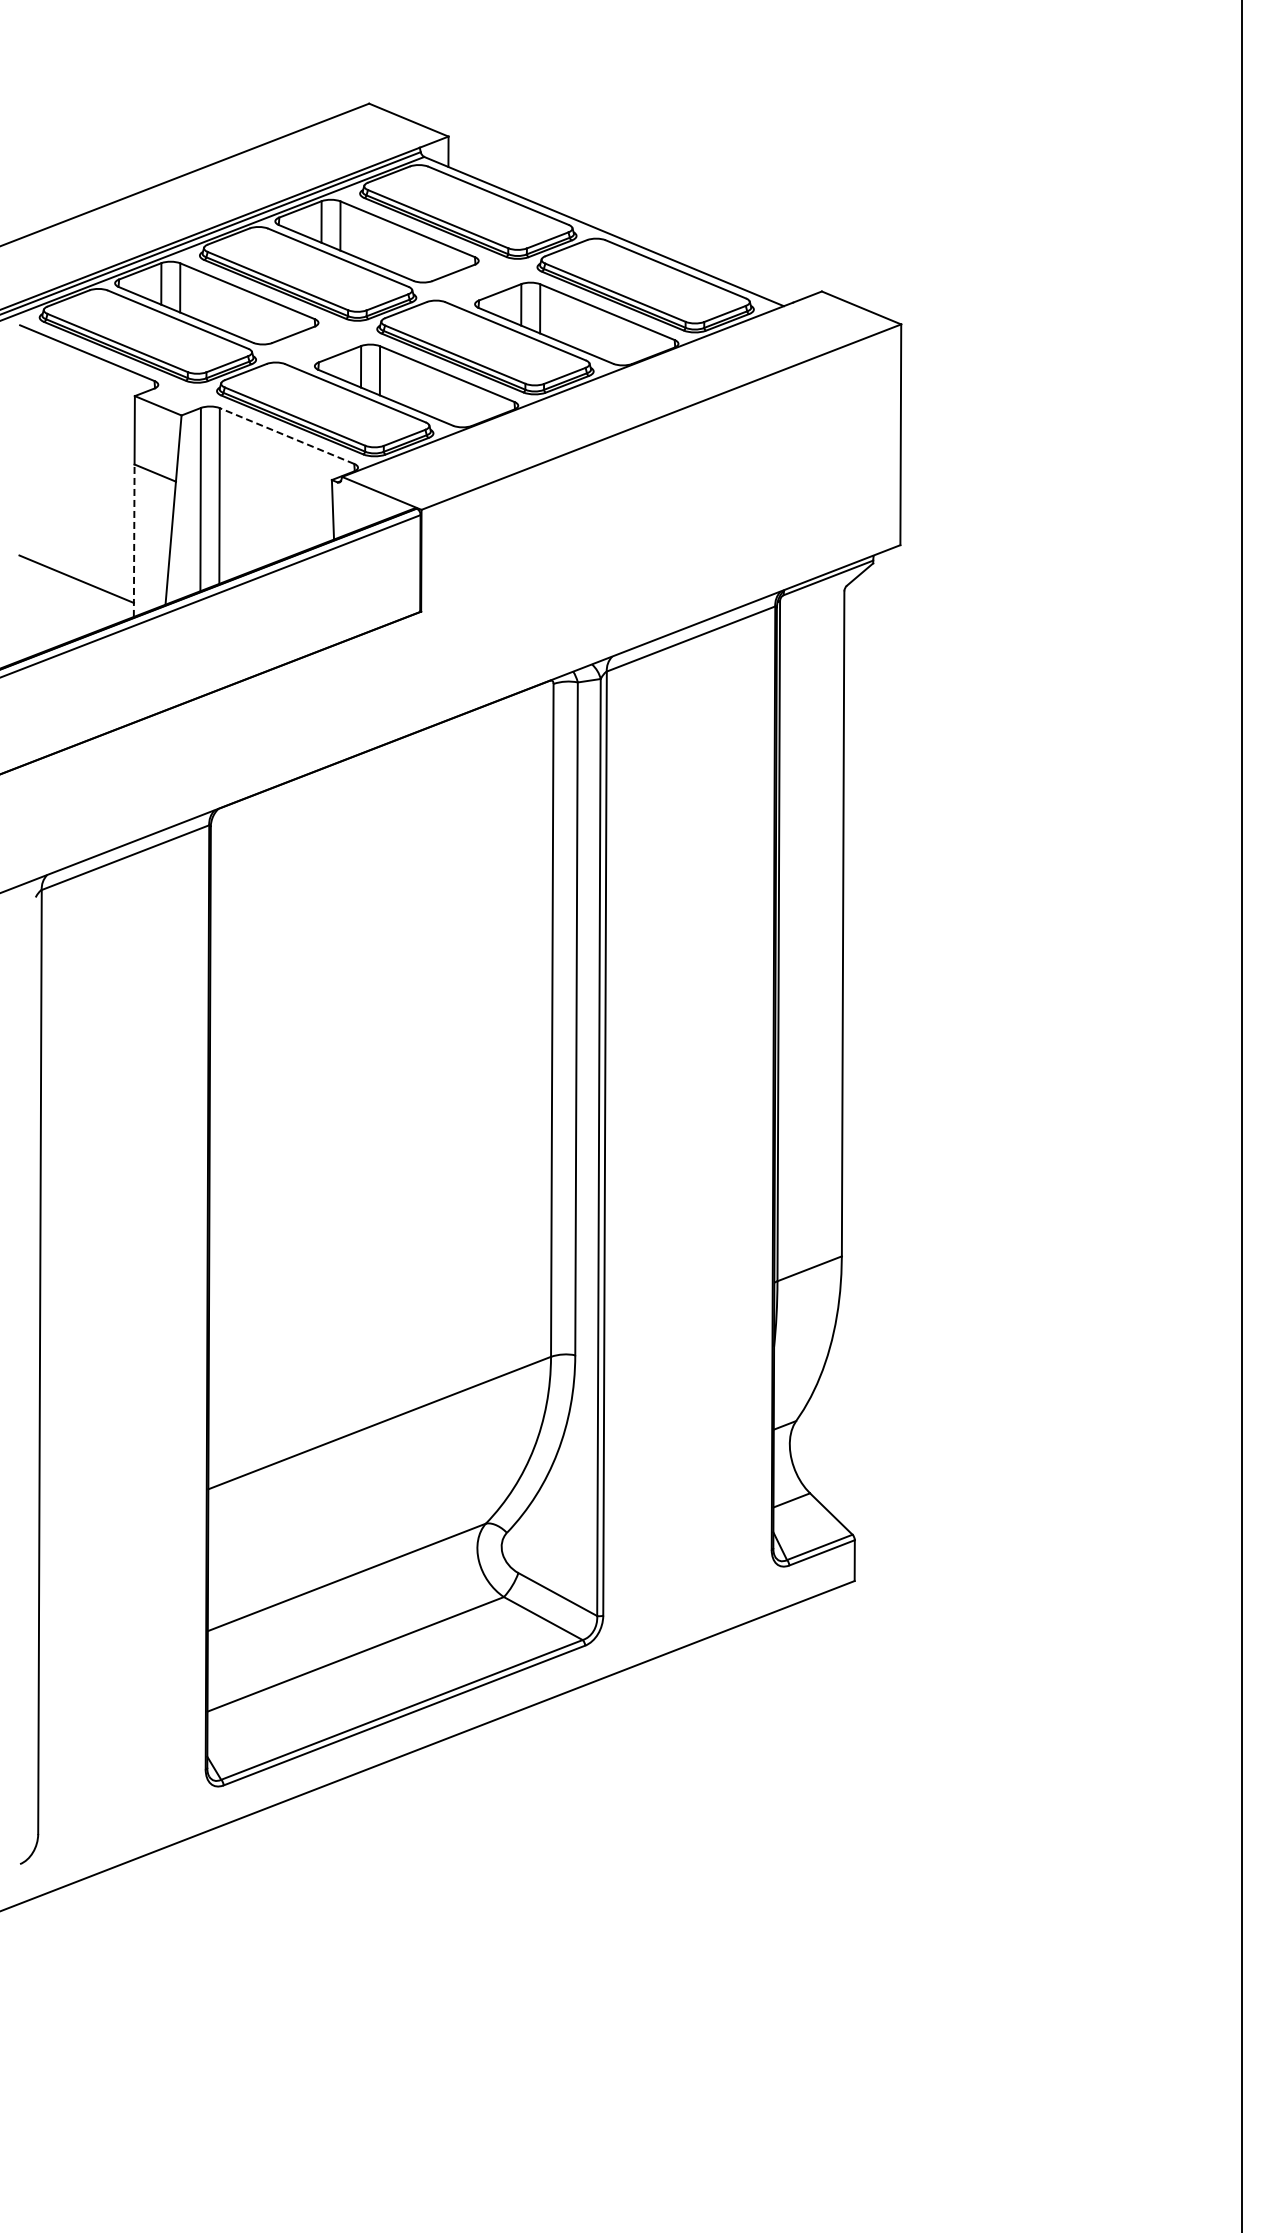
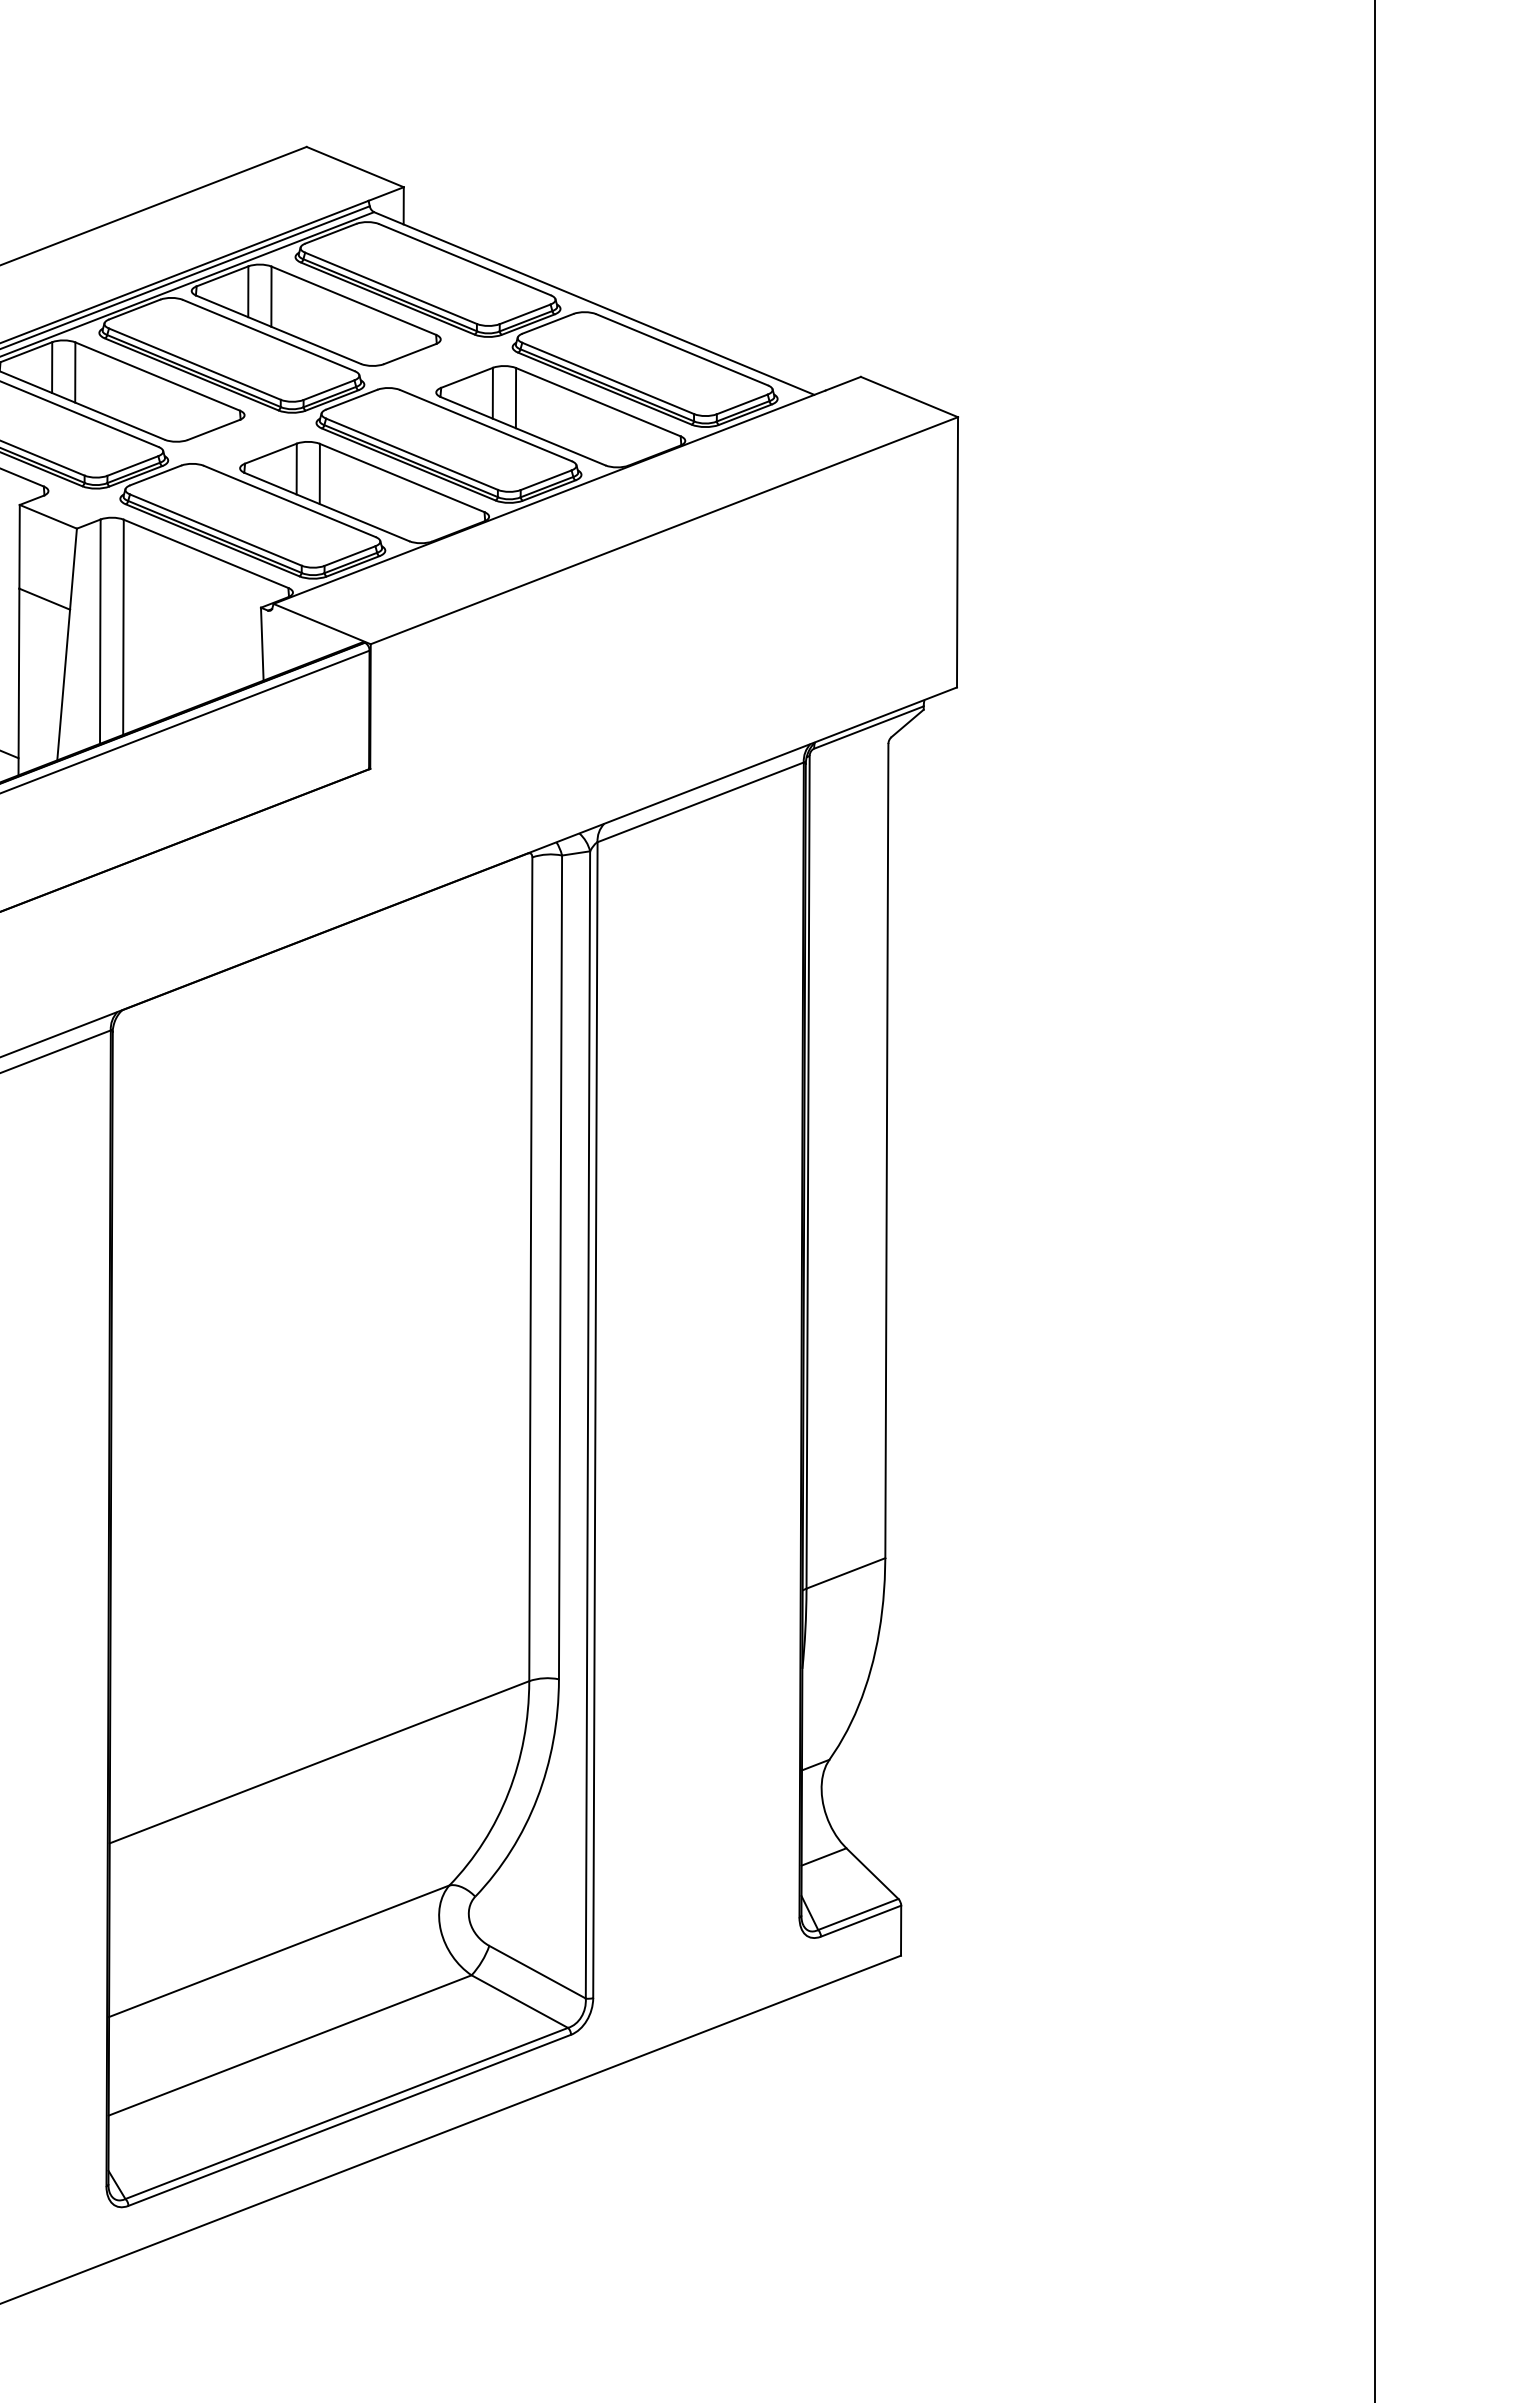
line: (287, 436) -> (206, 554), dashed -> solid
line: (134, 540) -> (19, 681), dashed -> solid

